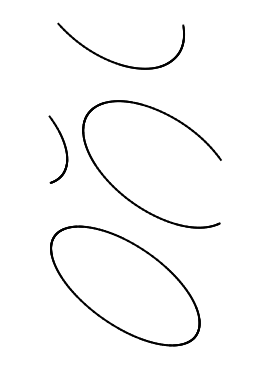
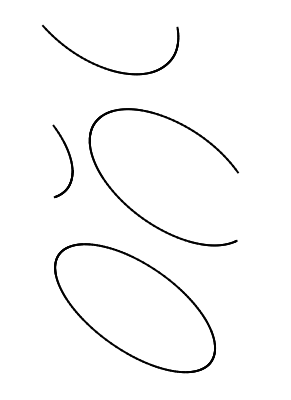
part: (114, 61) -> (103, 66), moved

